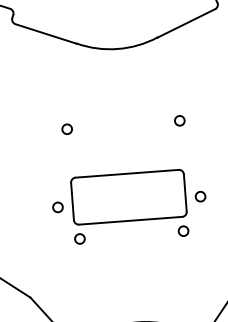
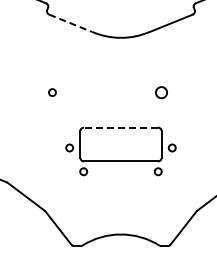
line: (46, 34) -> (70, 23), solid -> dashed
circle: (179, 120) -> (161, 92), size x1.6
circle: (67, 129) -> (52, 92), moved
line: (126, 173) -> (120, 127), solid -> dashed

